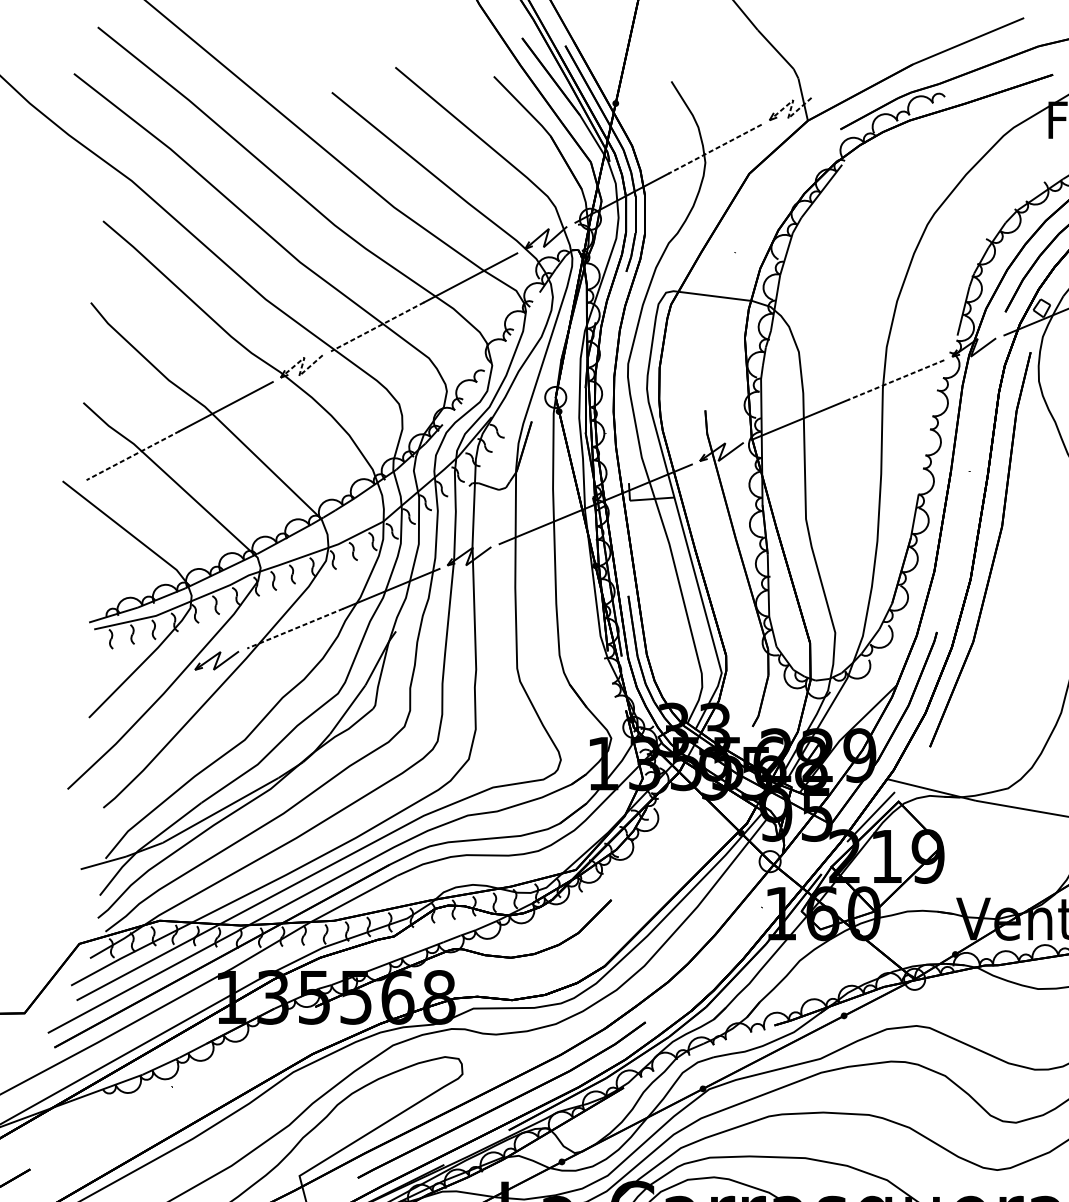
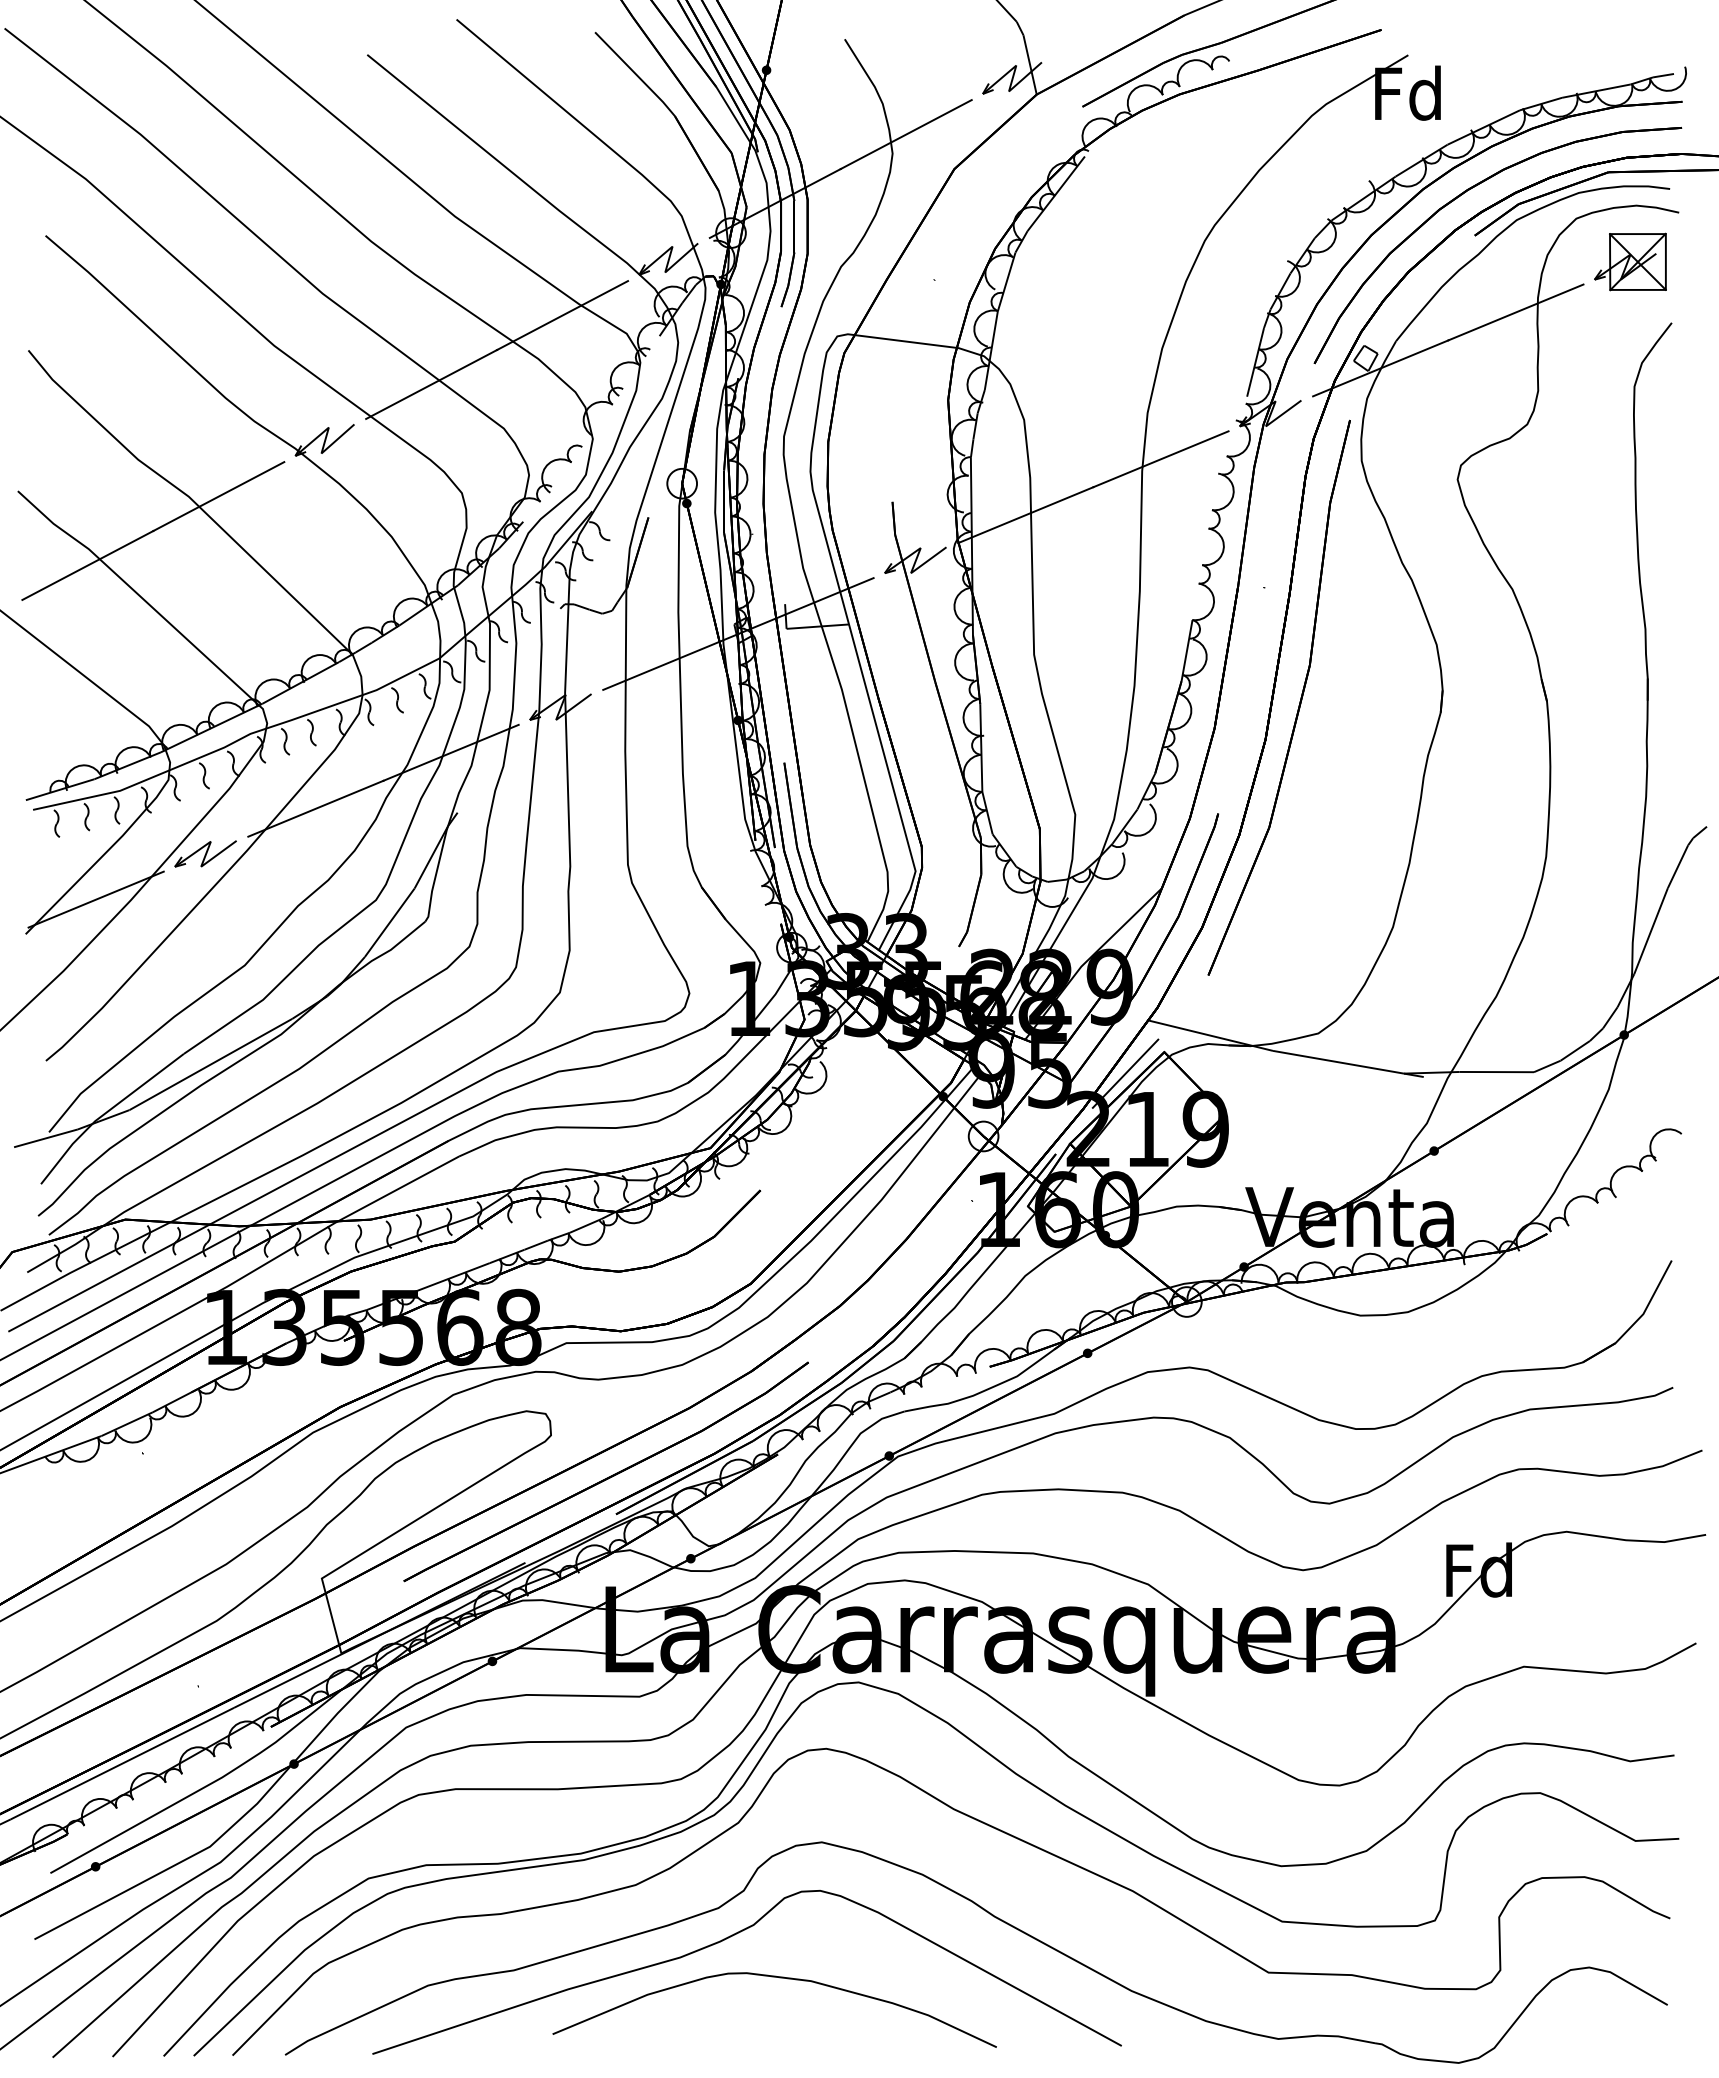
line: (790, 109) -> (1012, 78), dashed -> solid
line: (715, 149) -> (906, 134), dashed -> solid
line: (377, 326) -> (431, 384), dashed -> solid
line: (302, 366) -> (325, 440), dashed -> solid
line: (895, 380) -> (1160, 459), dashed -> solid
line: (132, 455) -> (87, 565), dashed -> solid
line: (295, 628) -> (315, 808), dashed -> solid
line: (138, 693) -> (95, 899), added

